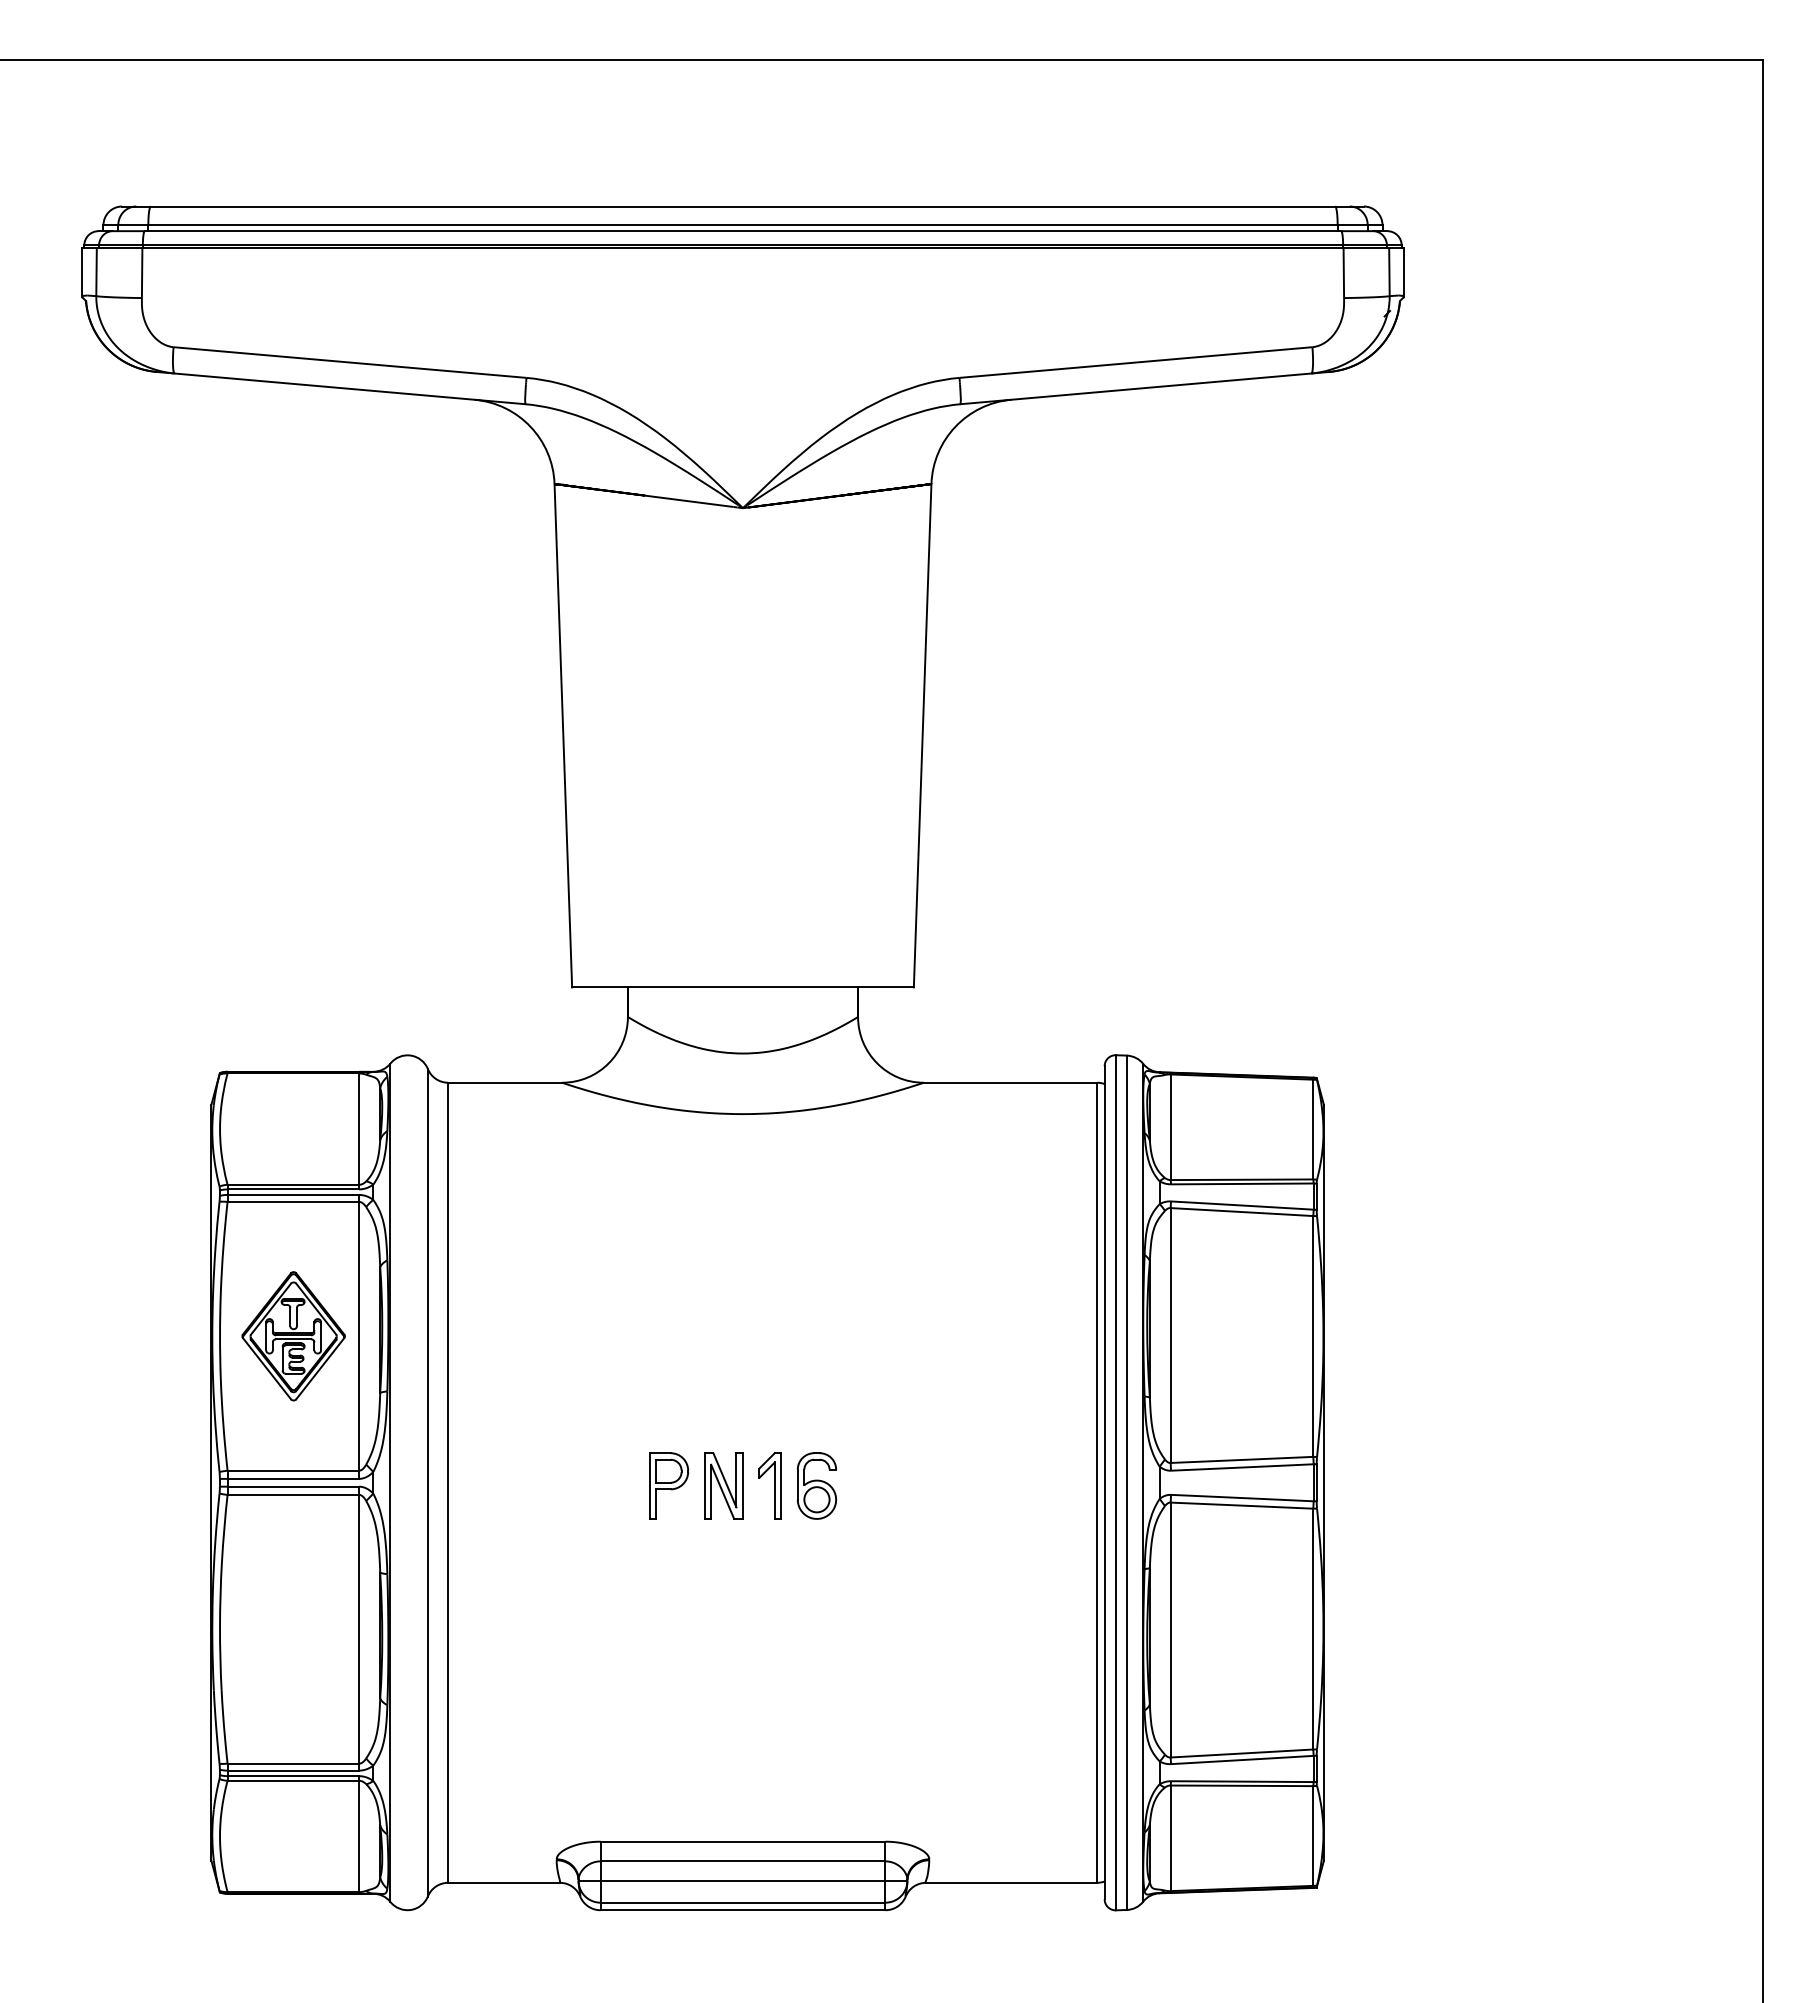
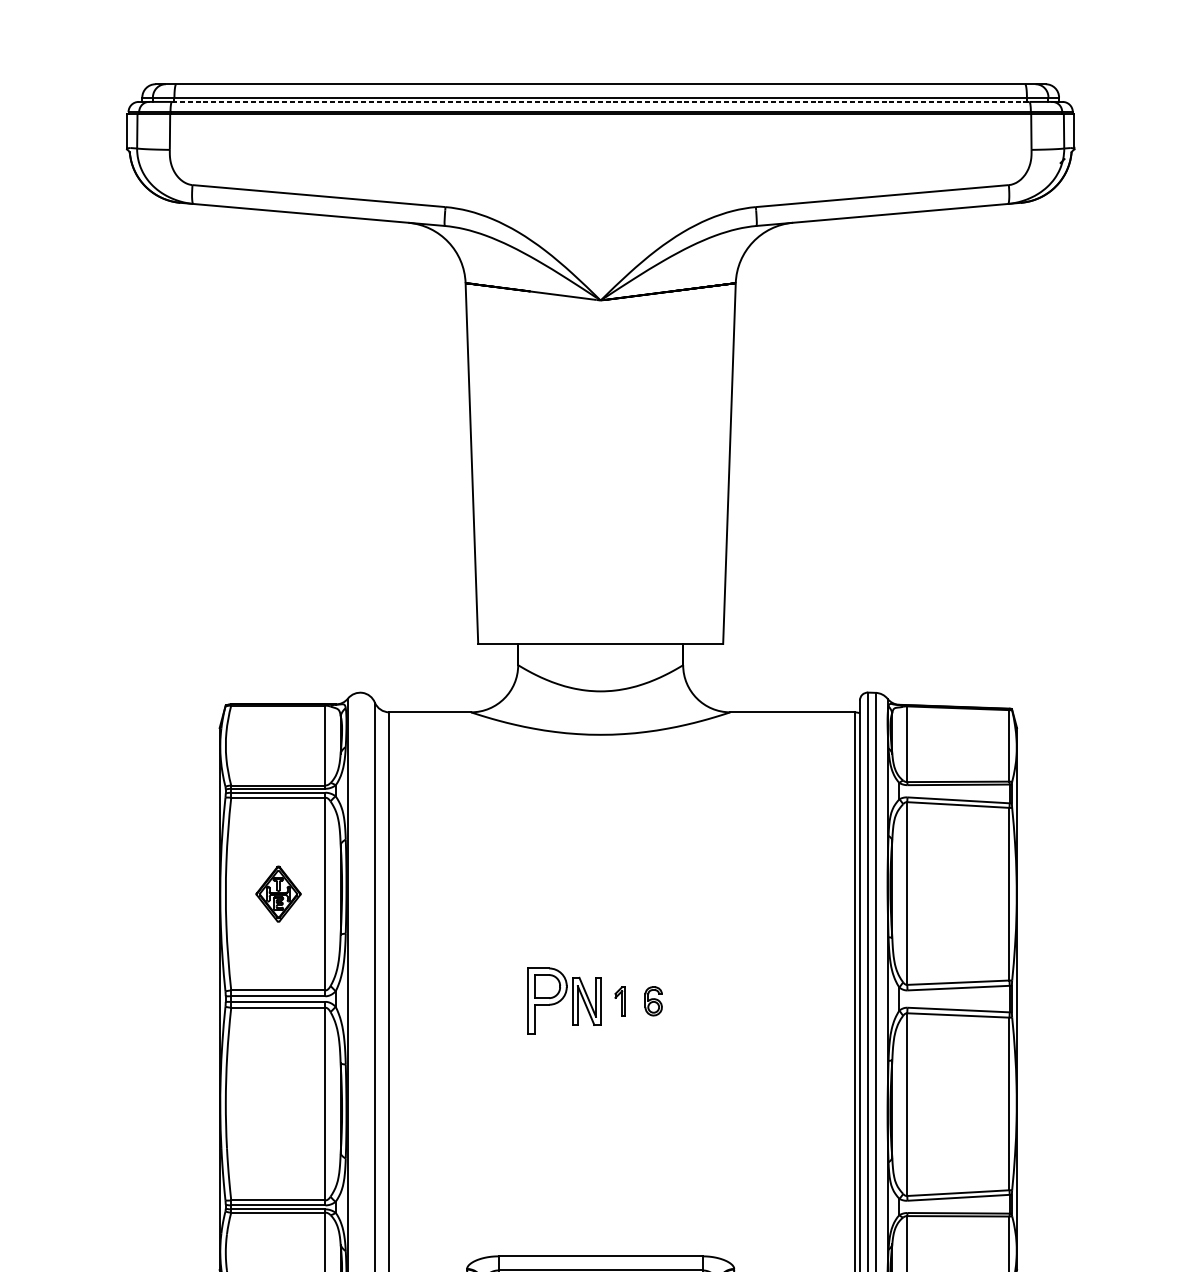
line: (743, 231) -> (601, 102), solid -> dashed
part: (293, 1336) -> (278, 894), size x0.6
part: (669, 1485) -> (548, 1001), size x1.4
part: (769, 1485) -> (619, 1001), size x0.6
part: (816, 1485) -> (653, 1001), size x0.6

